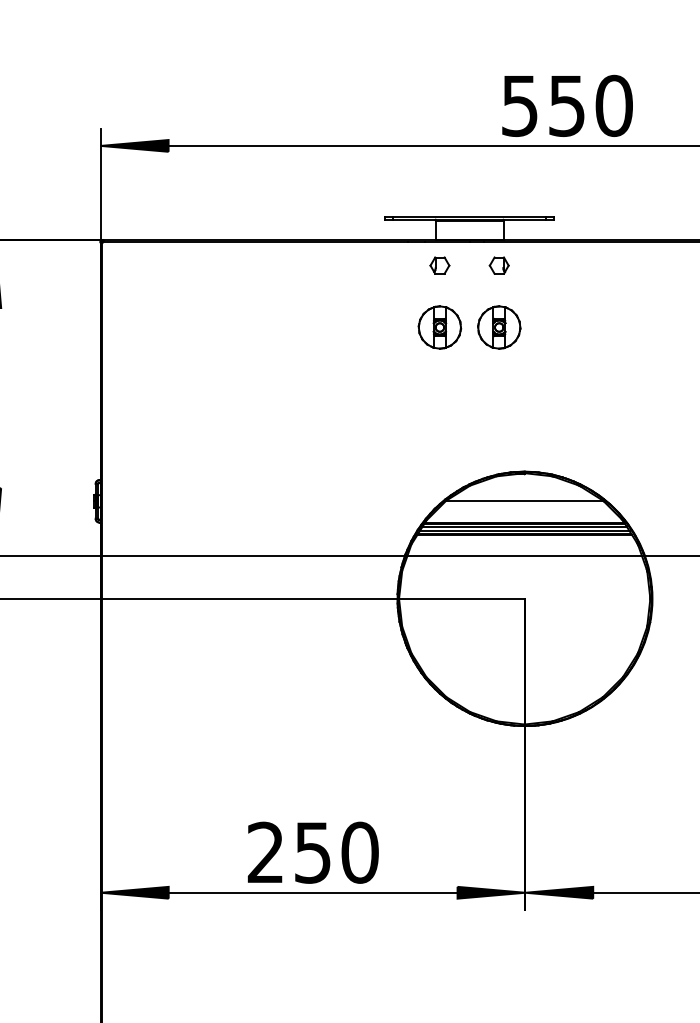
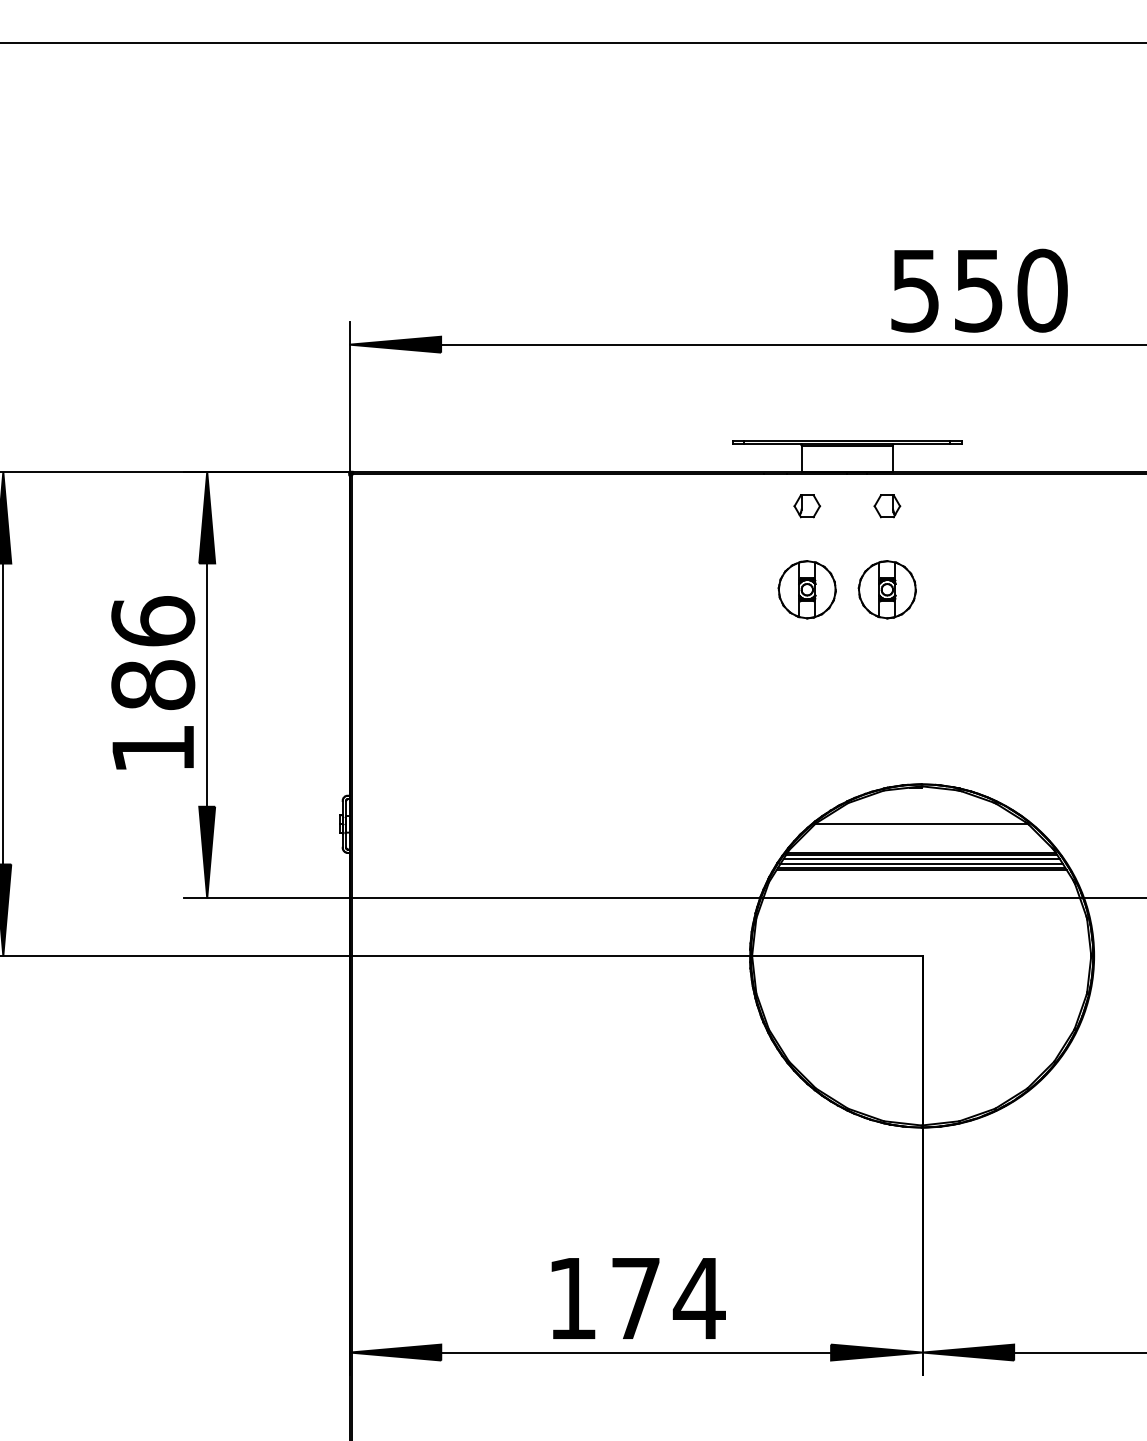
text: (313, 852) -> (636, 1298), 250 -> 174

